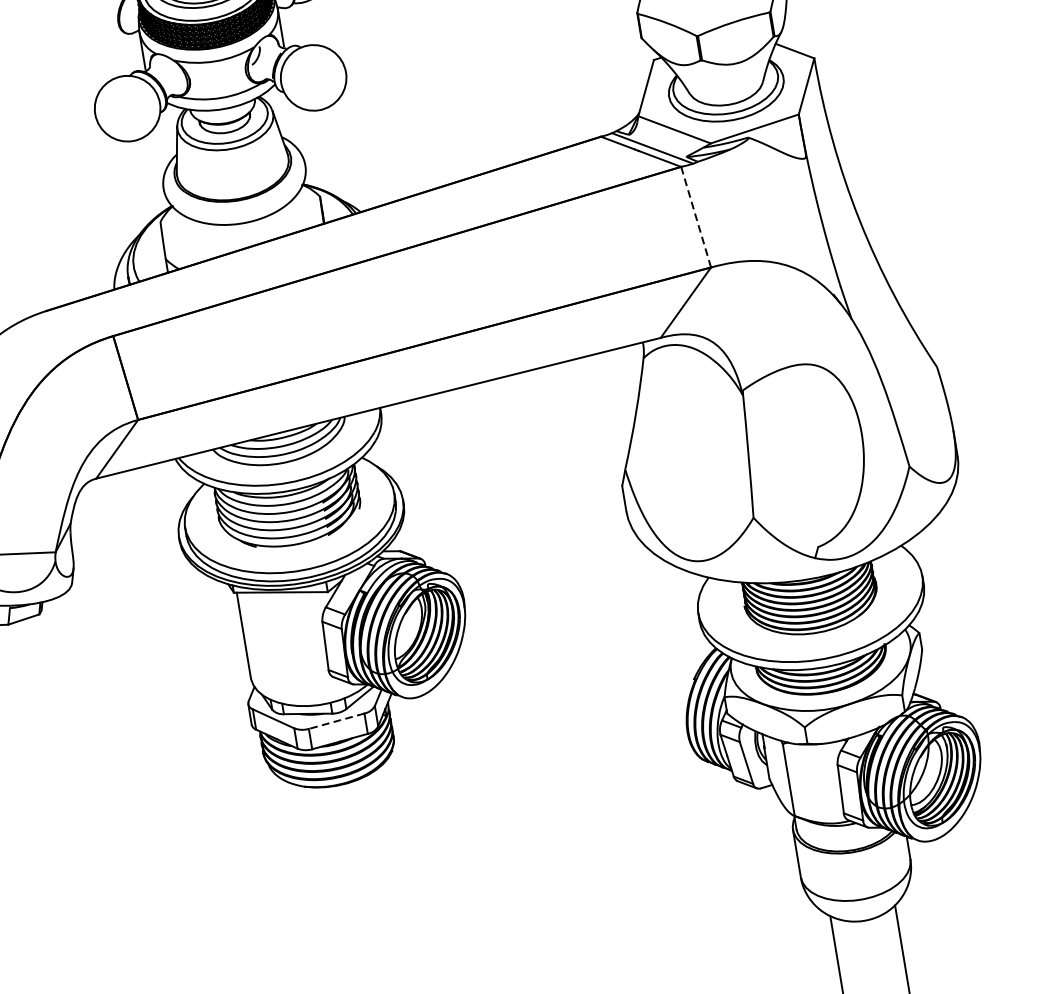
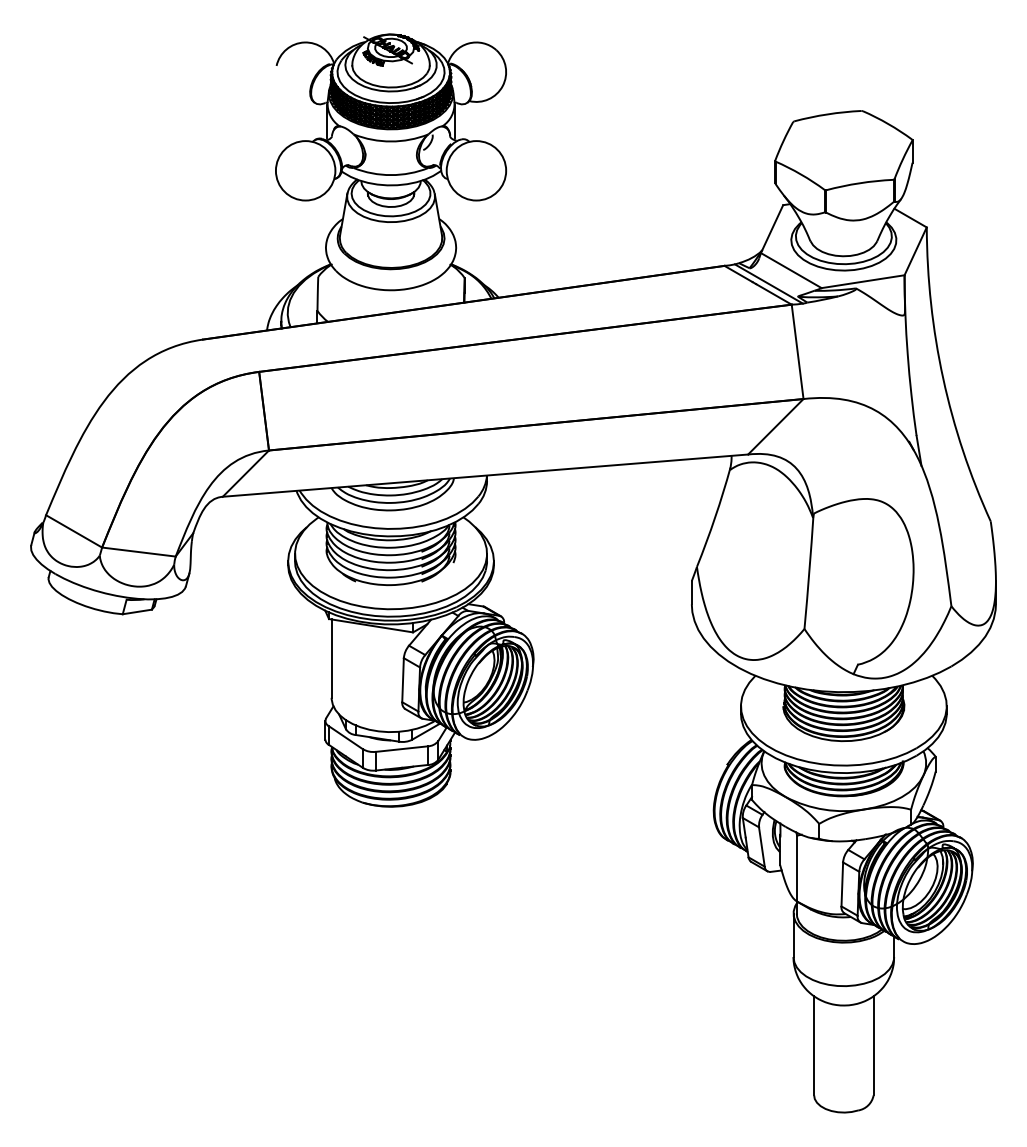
line: (695, 216) -> (797, 351), dashed -> solid
line: (336, 721) -> (401, 749), dashed -> solid

